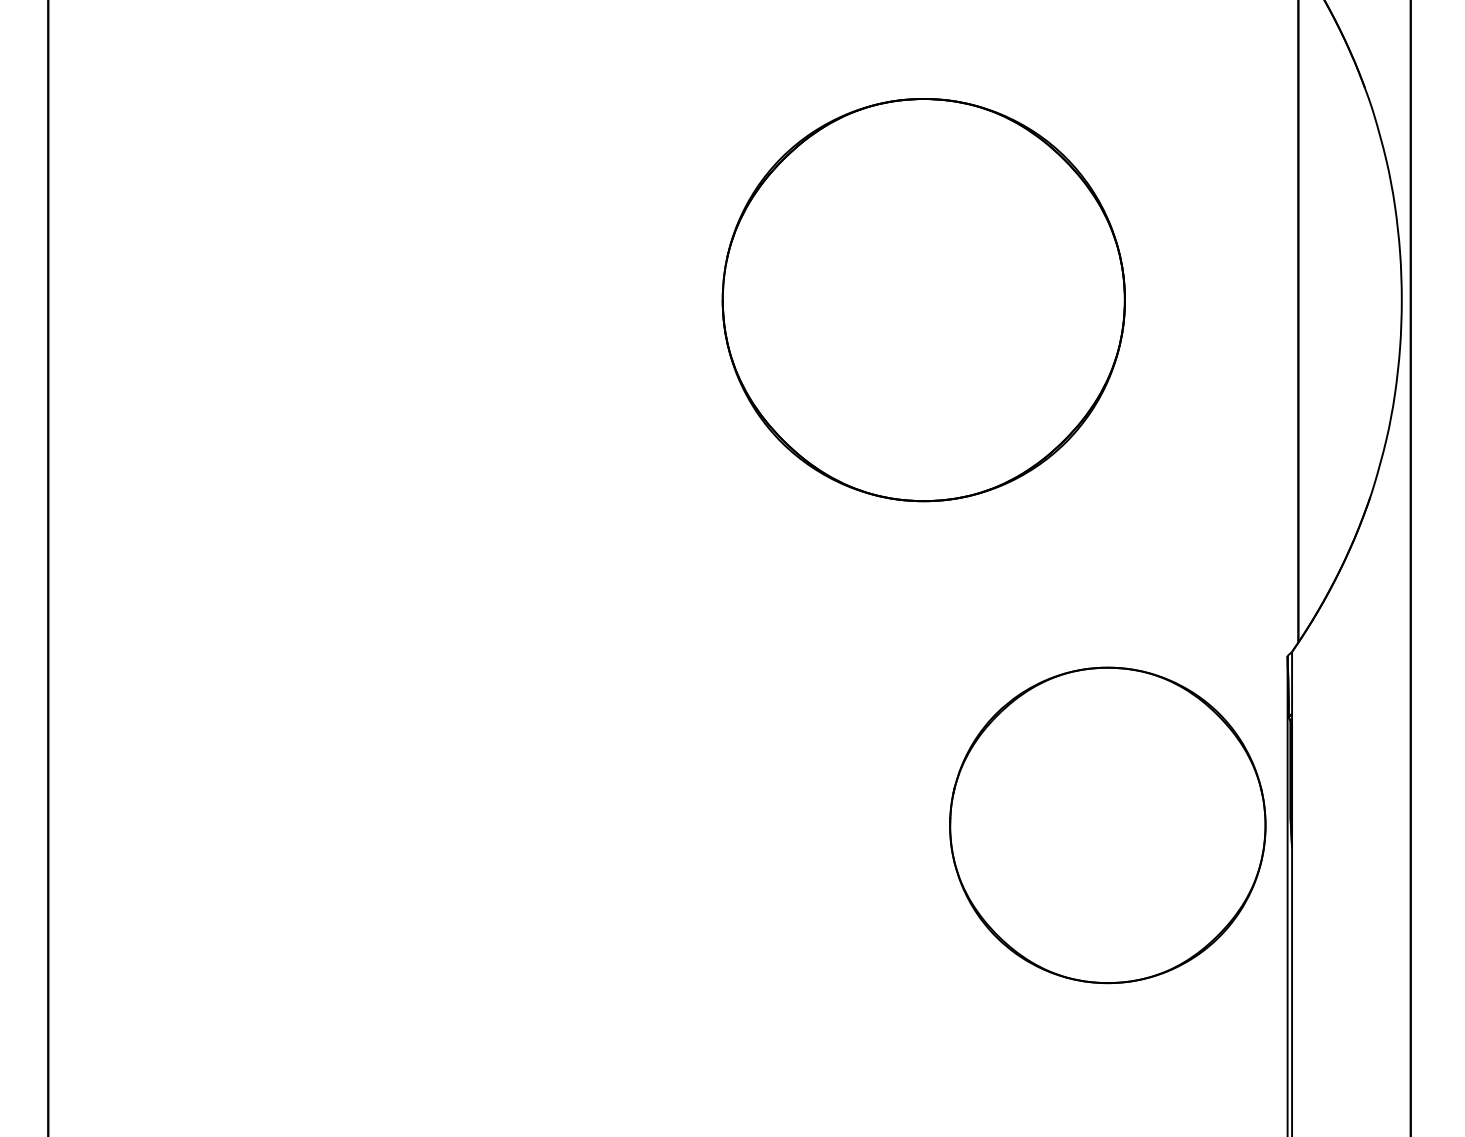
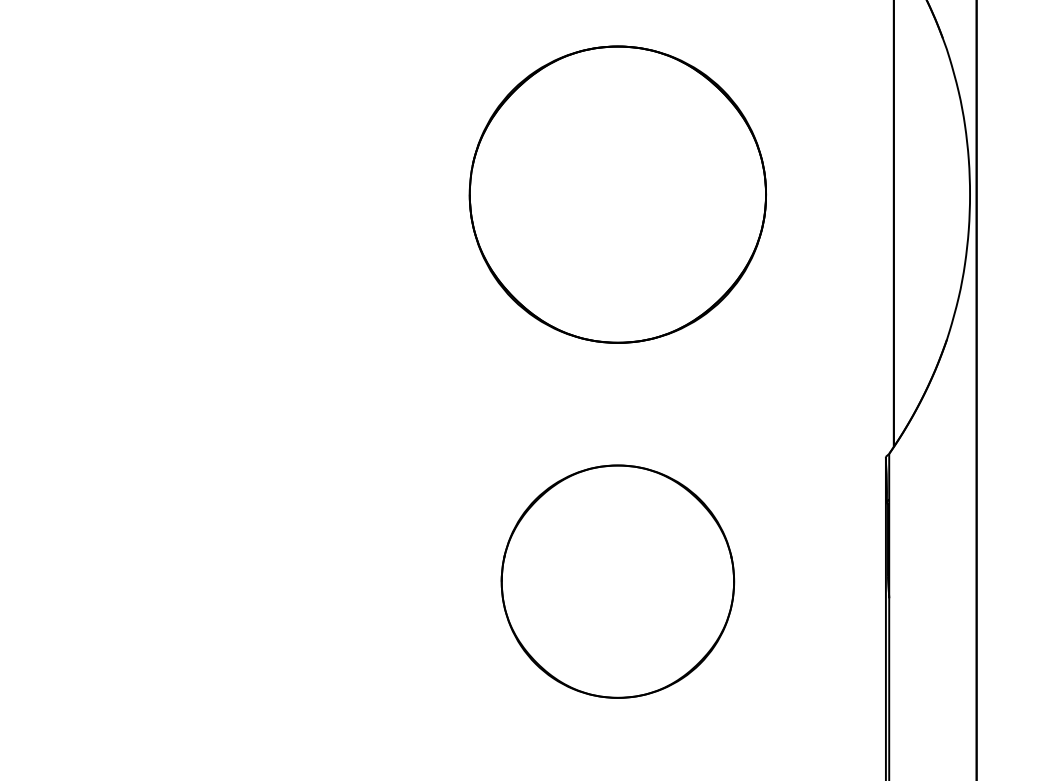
part: (1107, 825) -> (617, 581), moved

